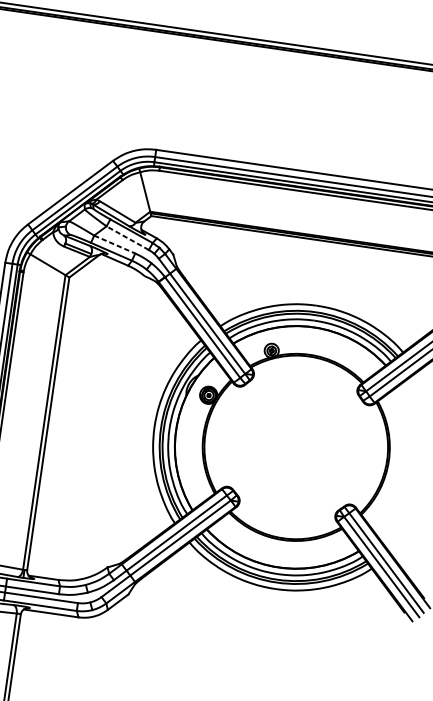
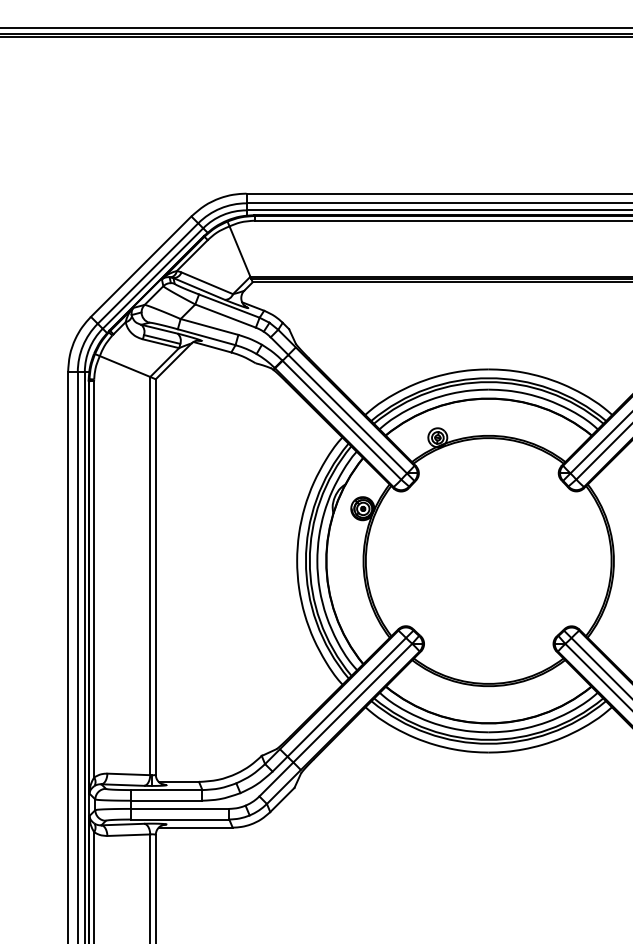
line: (127, 237) -> (225, 315), dashed -> solid
line: (114, 244) -> (209, 326), dashed -> solid

